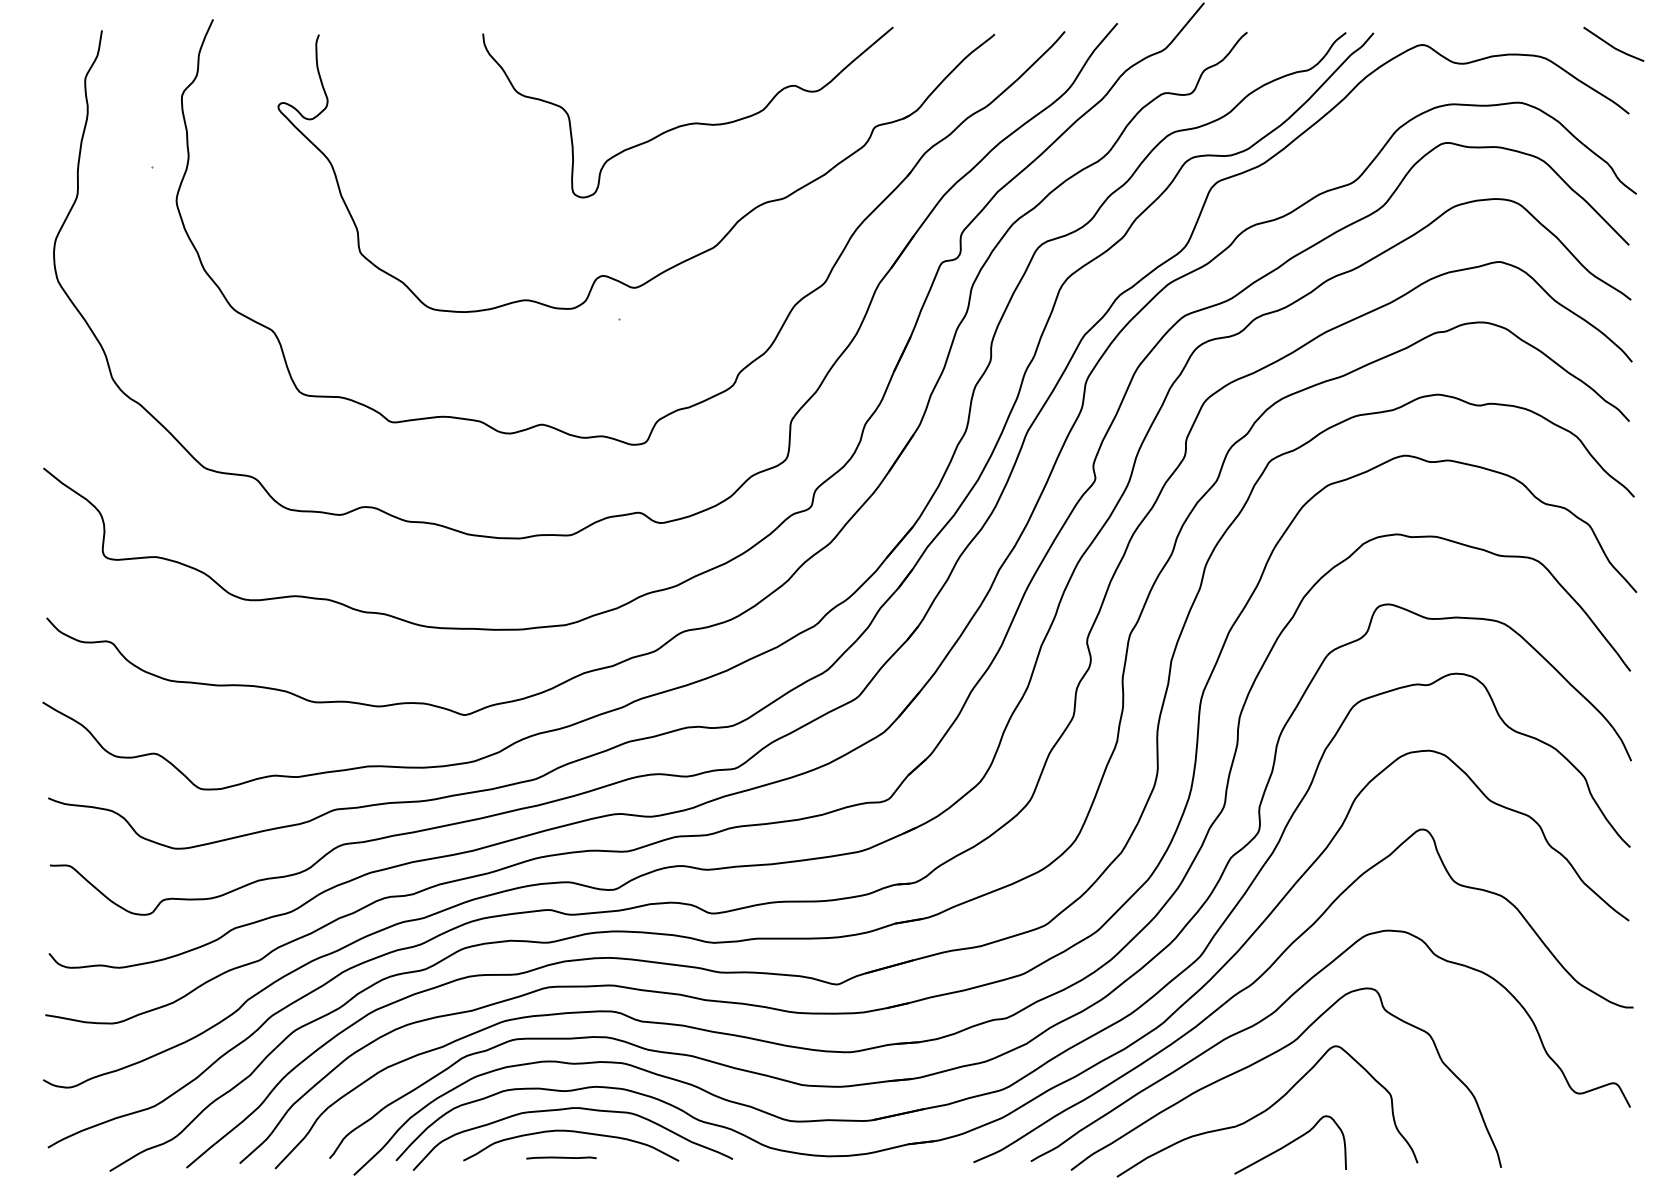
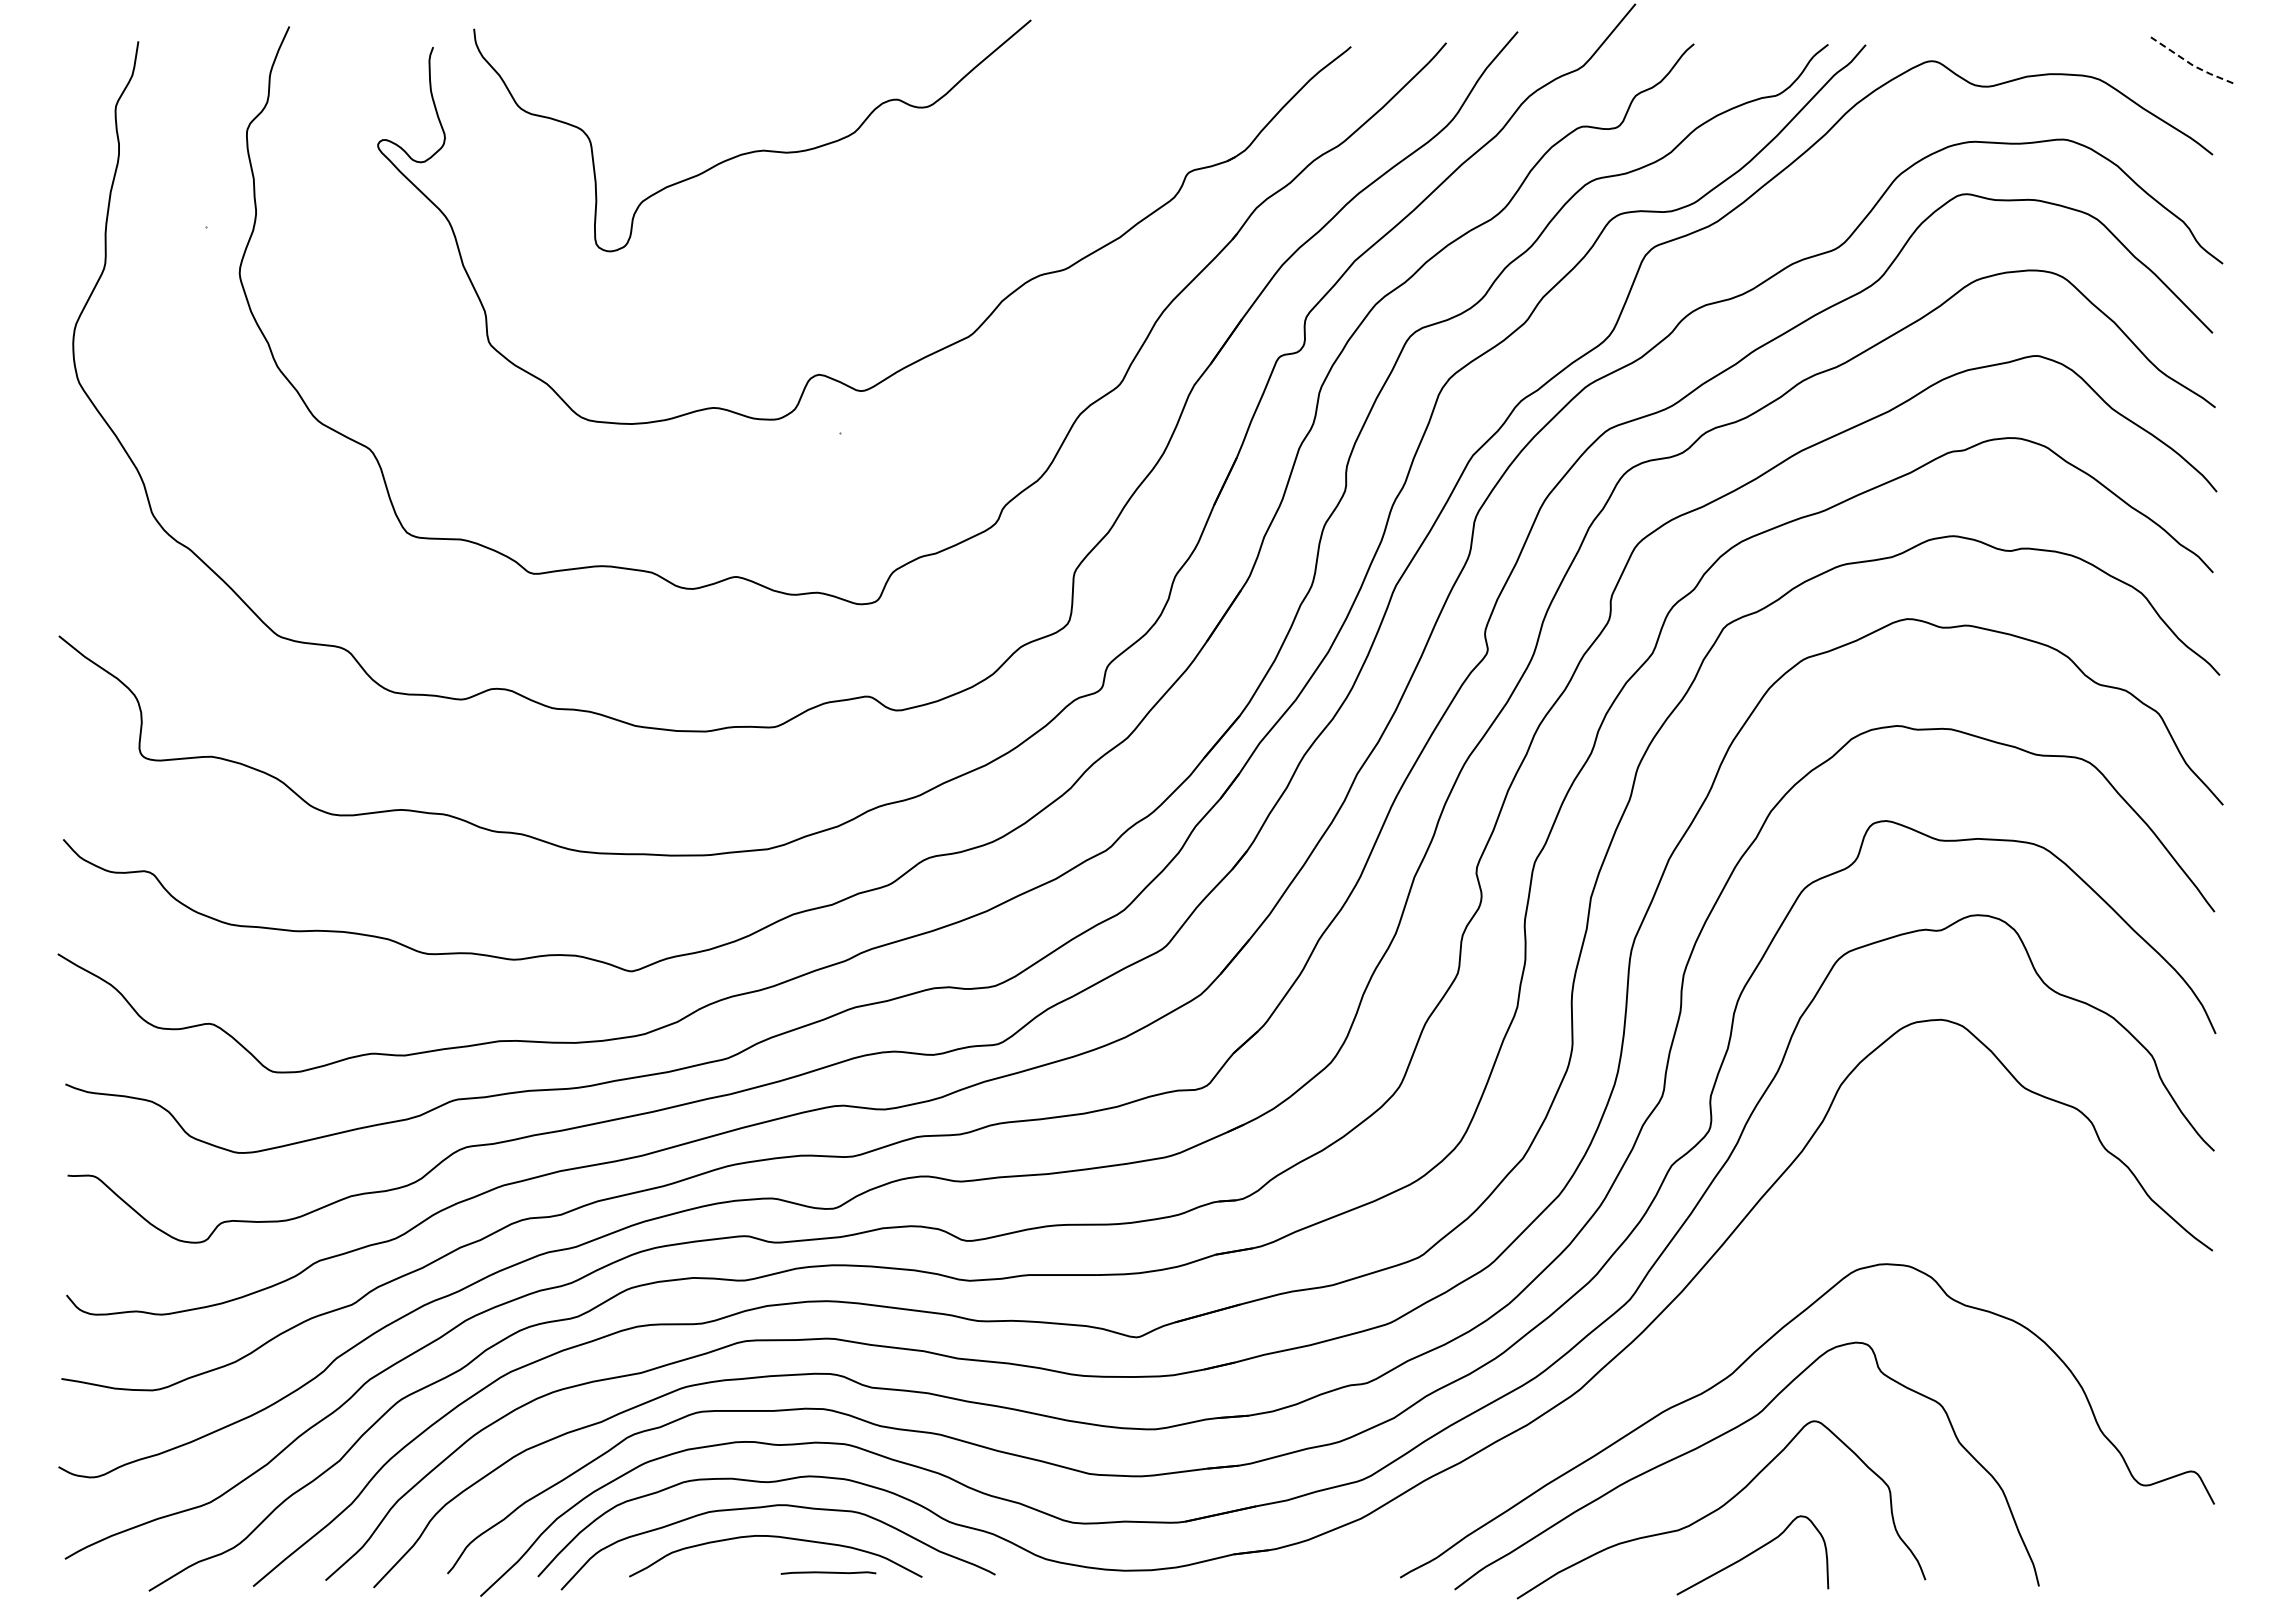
line: (1613, 47) -> (2191, 64), solid -> dashed
curve: (689, 123) -> (754, 150), moved
curve: (1273, 964) -> (1729, 1310), removed
line: (561, 1157) -> (828, 1572), moved

